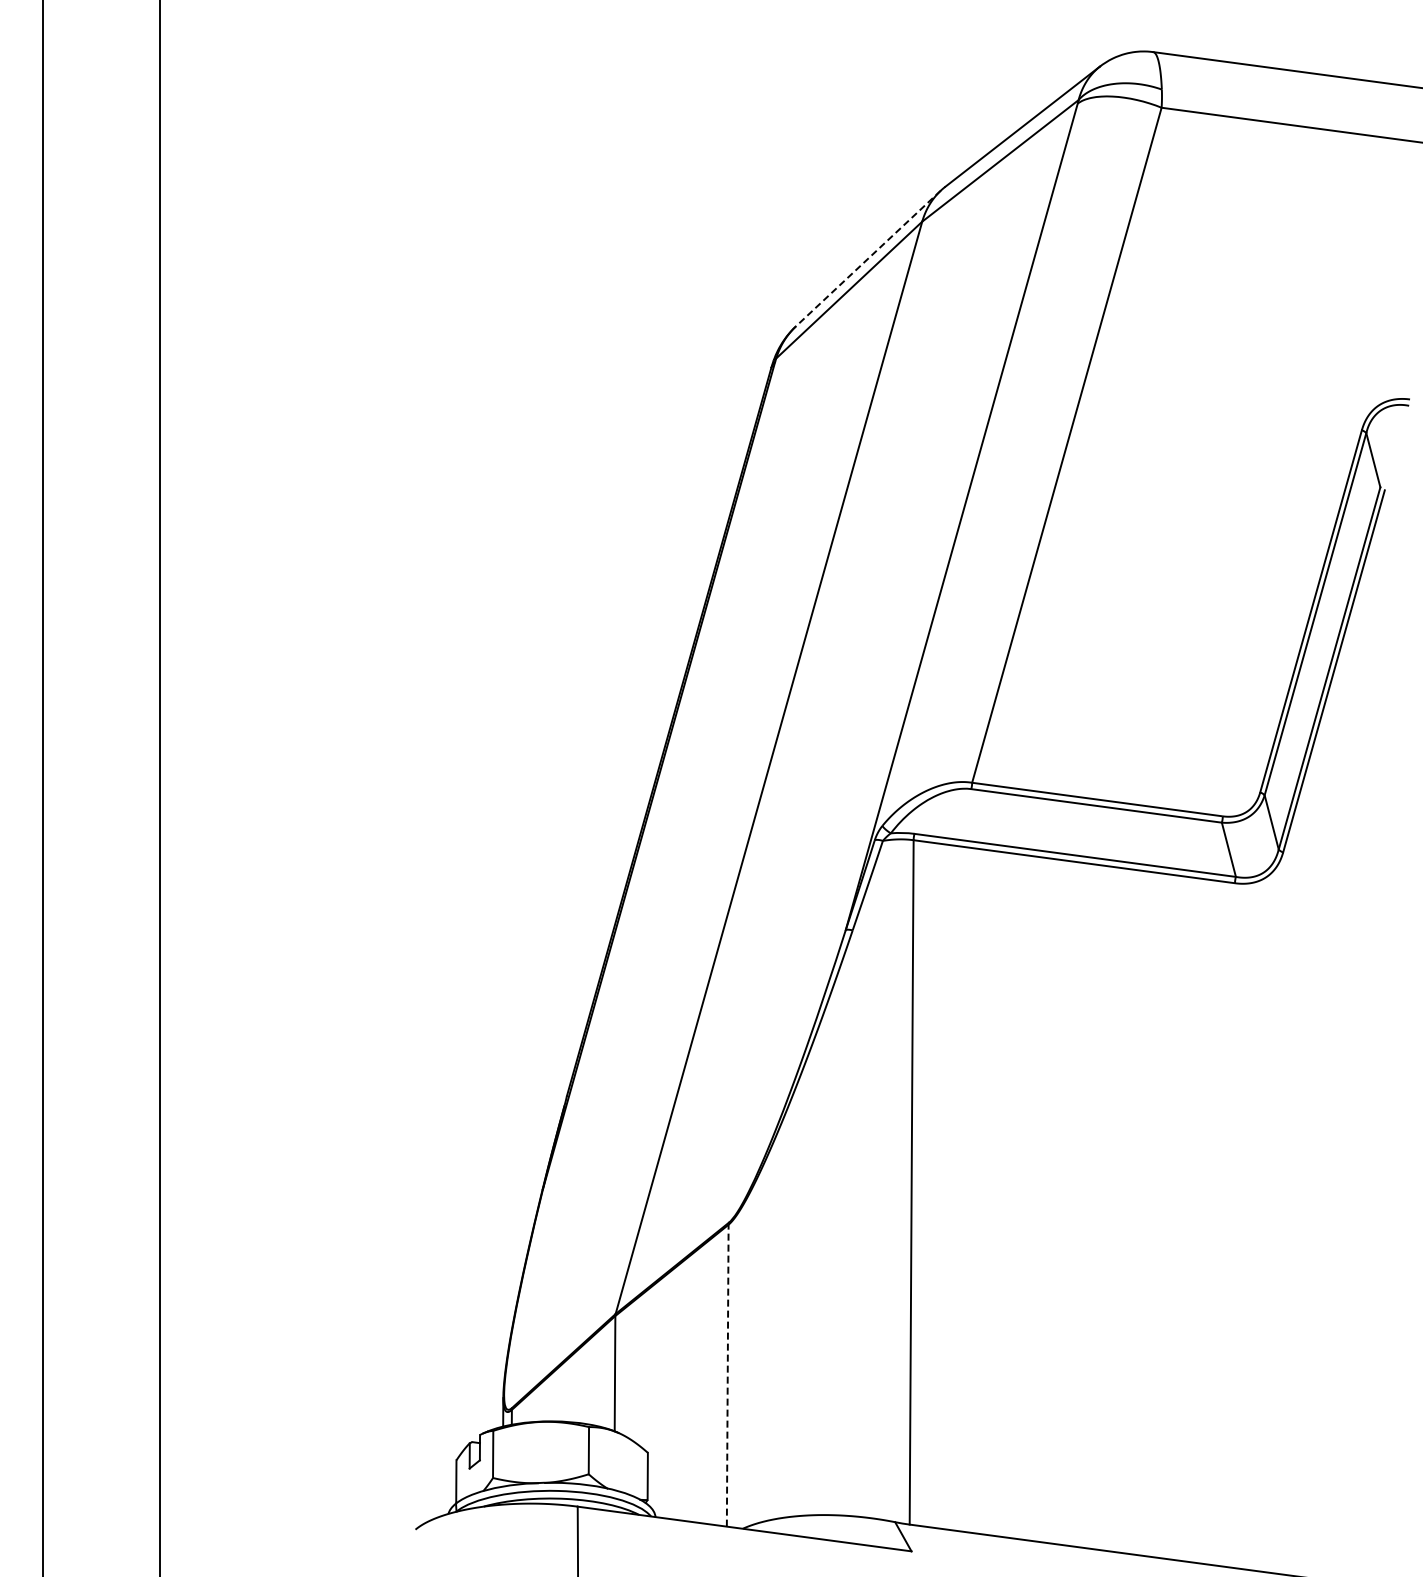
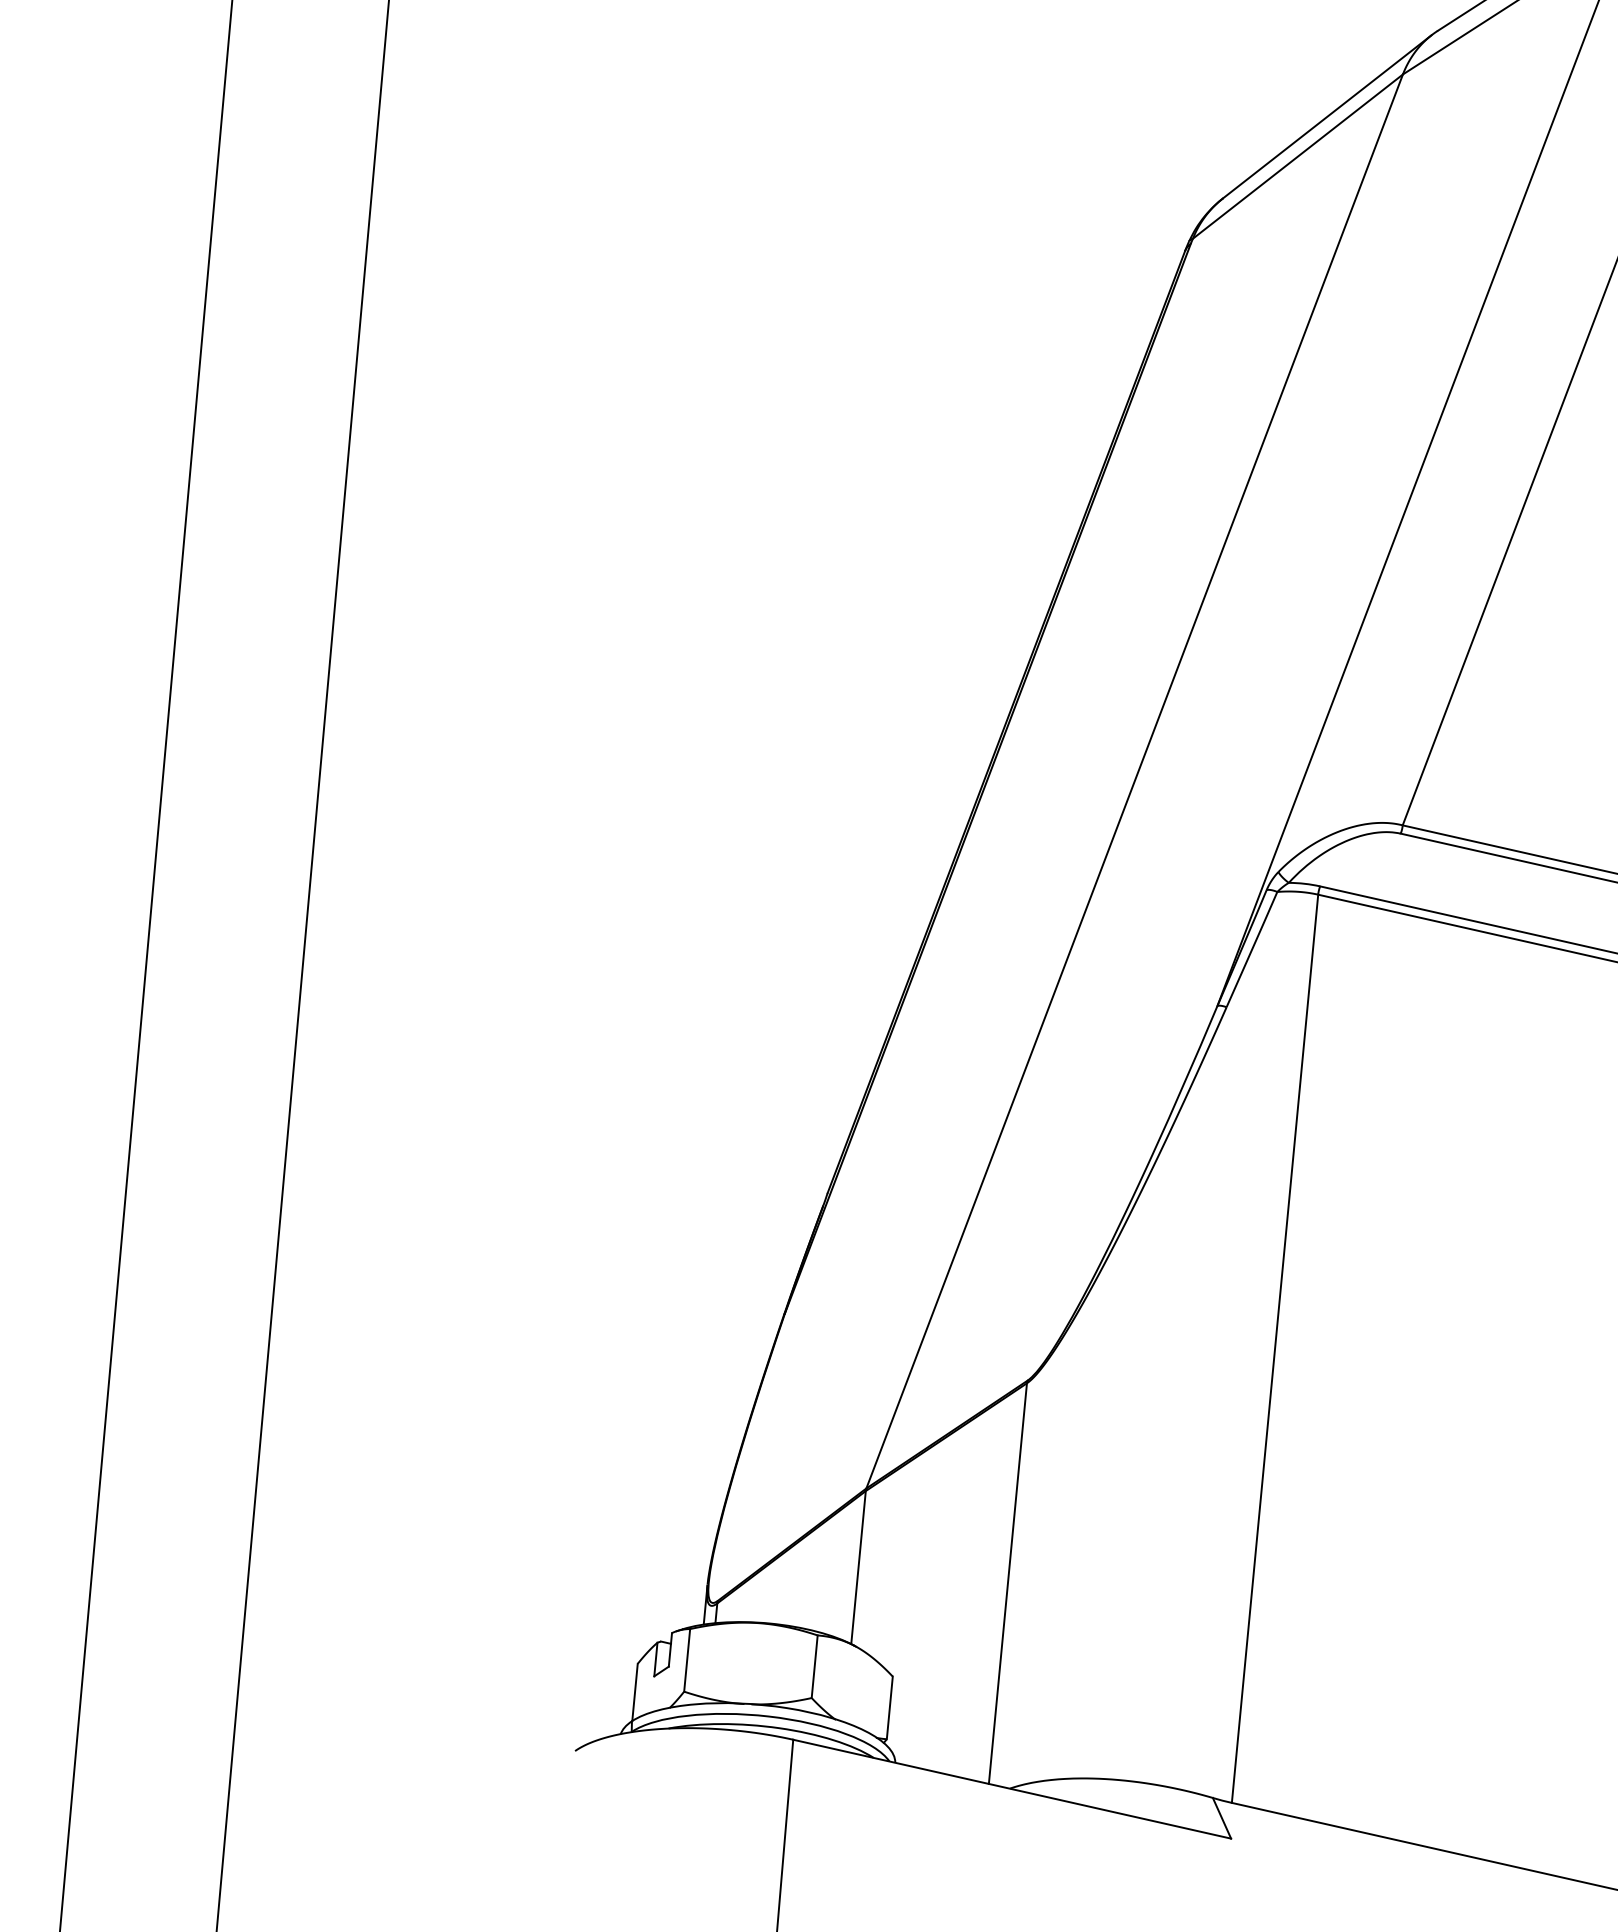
line: (868, 258) -> (1327, 116), dashed -> solid
line: (727, 1375) -> (1007, 1583), dashed -> solid

